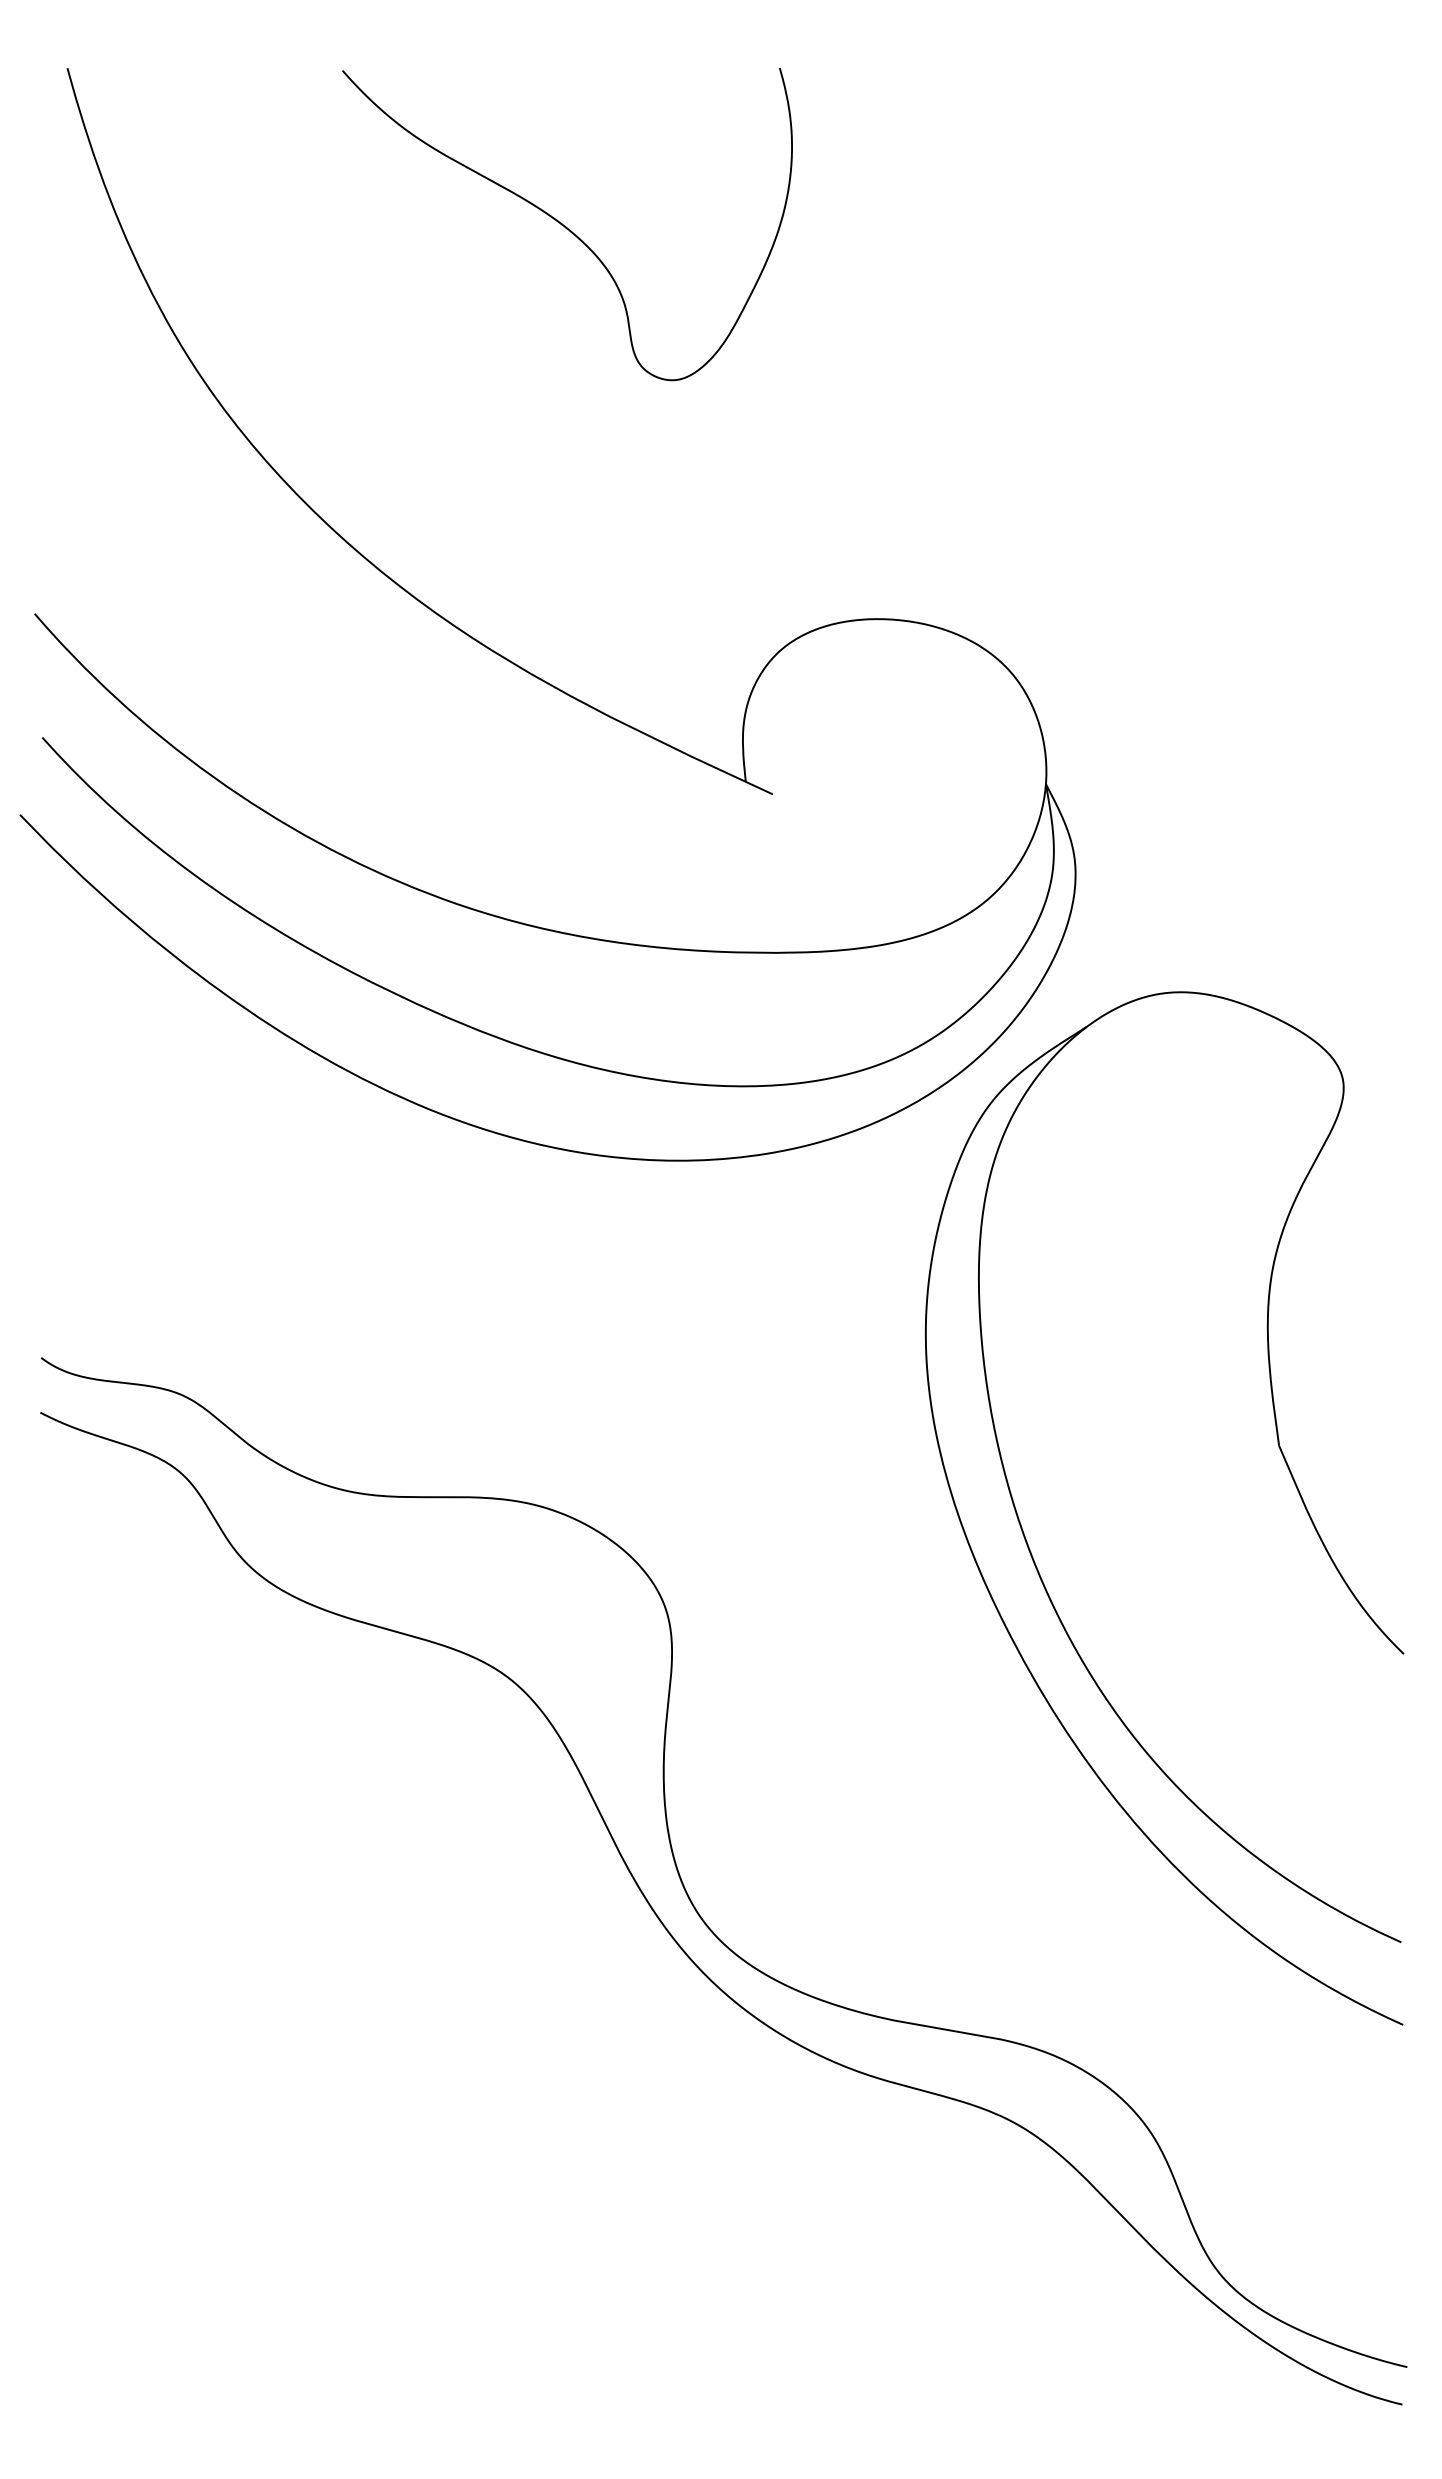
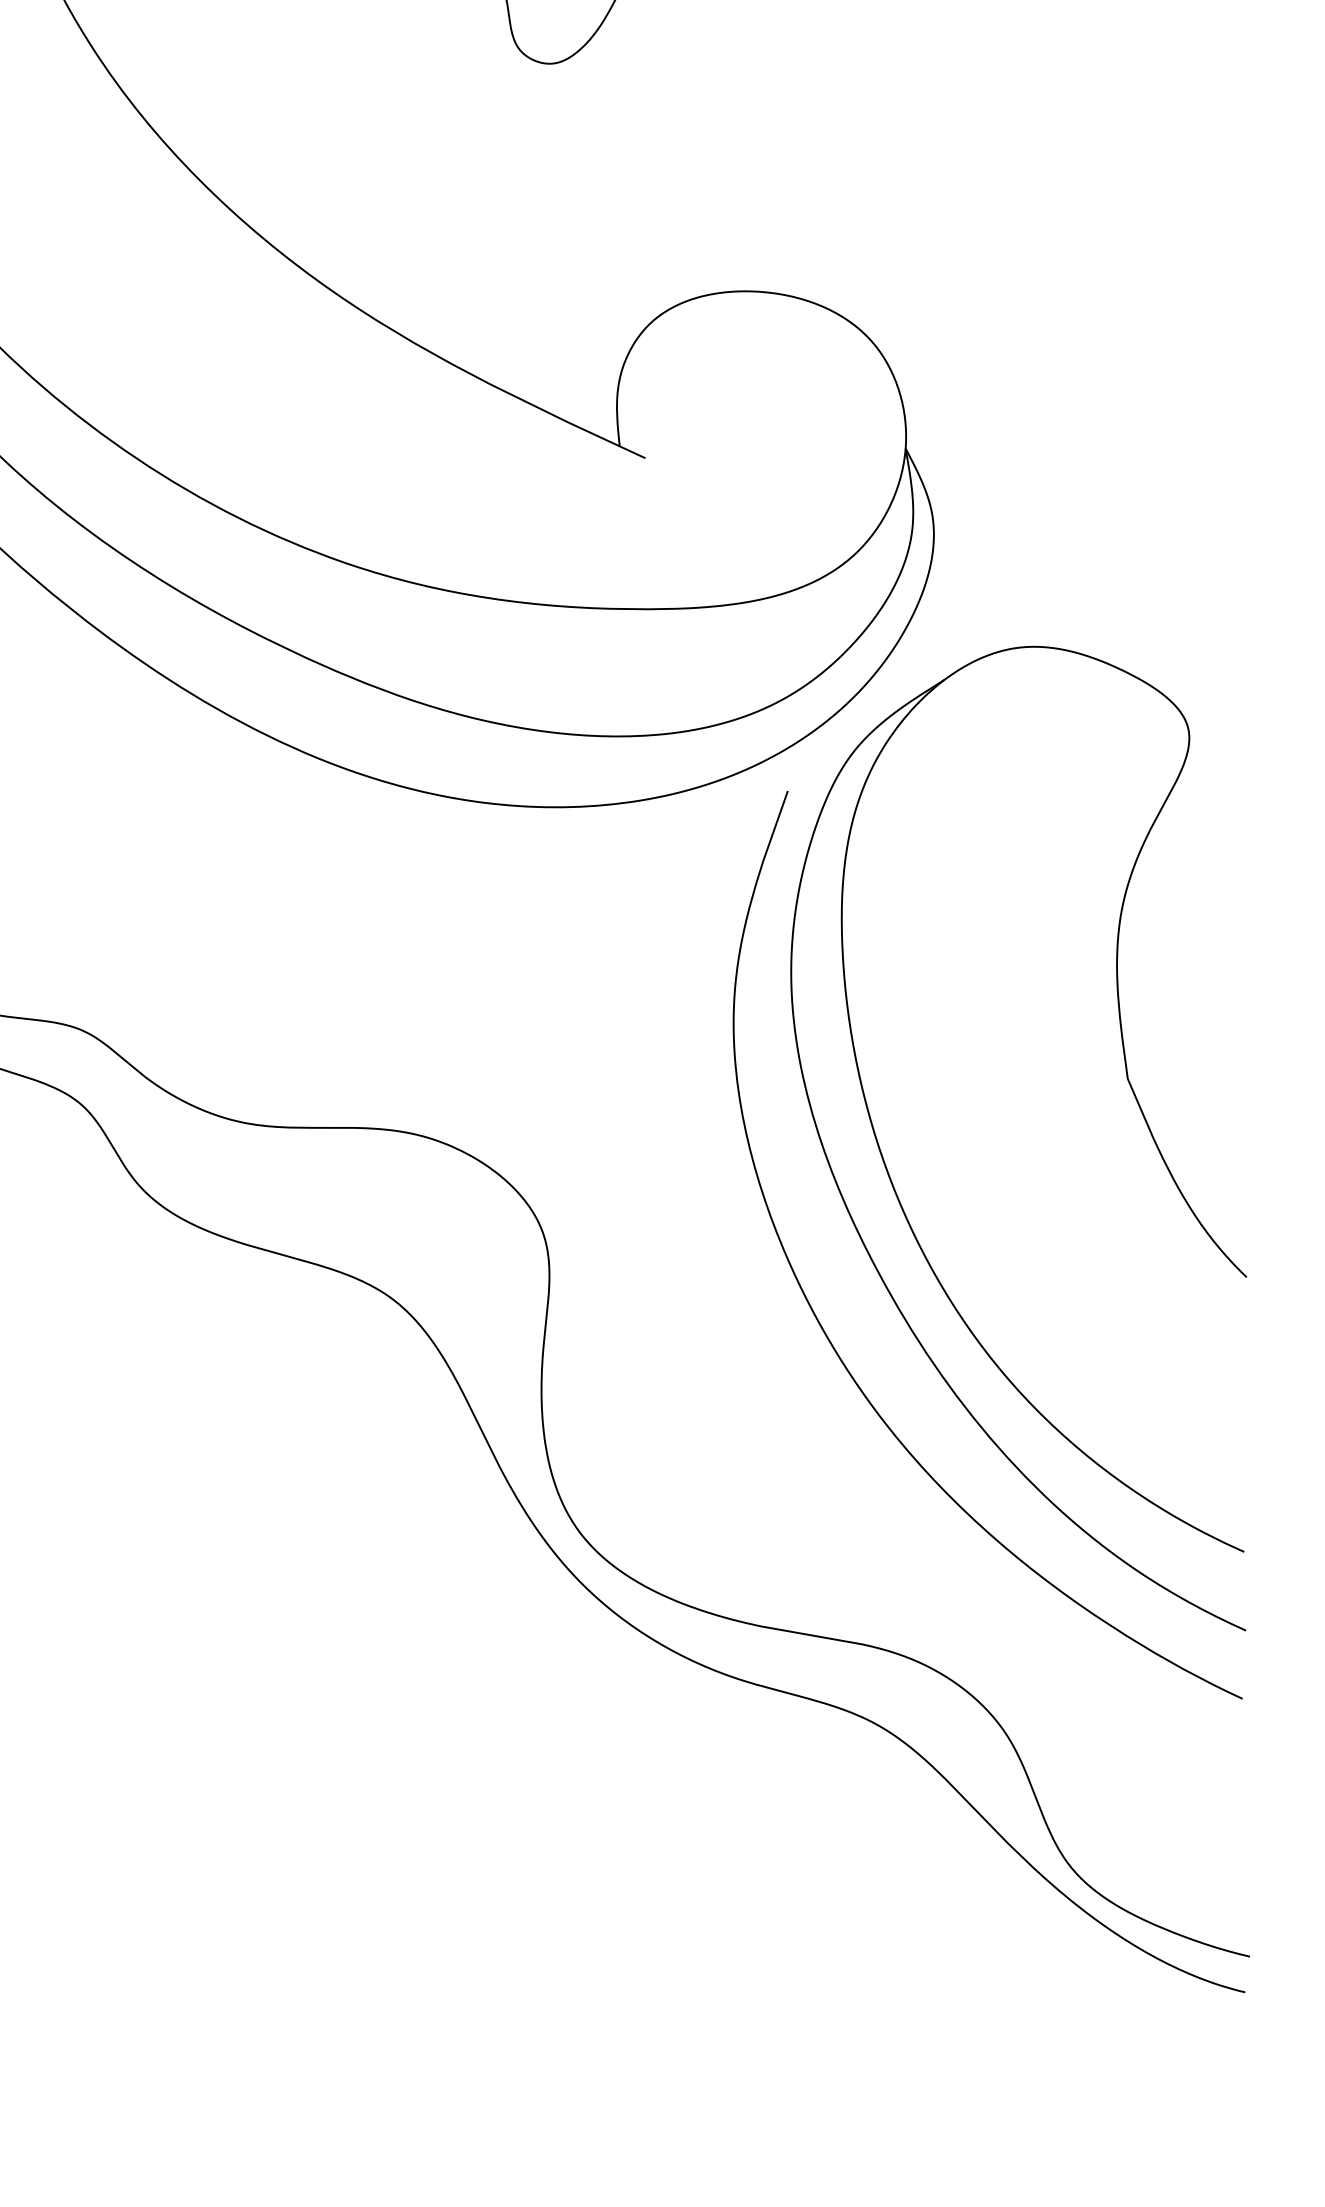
curve: (965, 1717) -> (829, 1337), added

